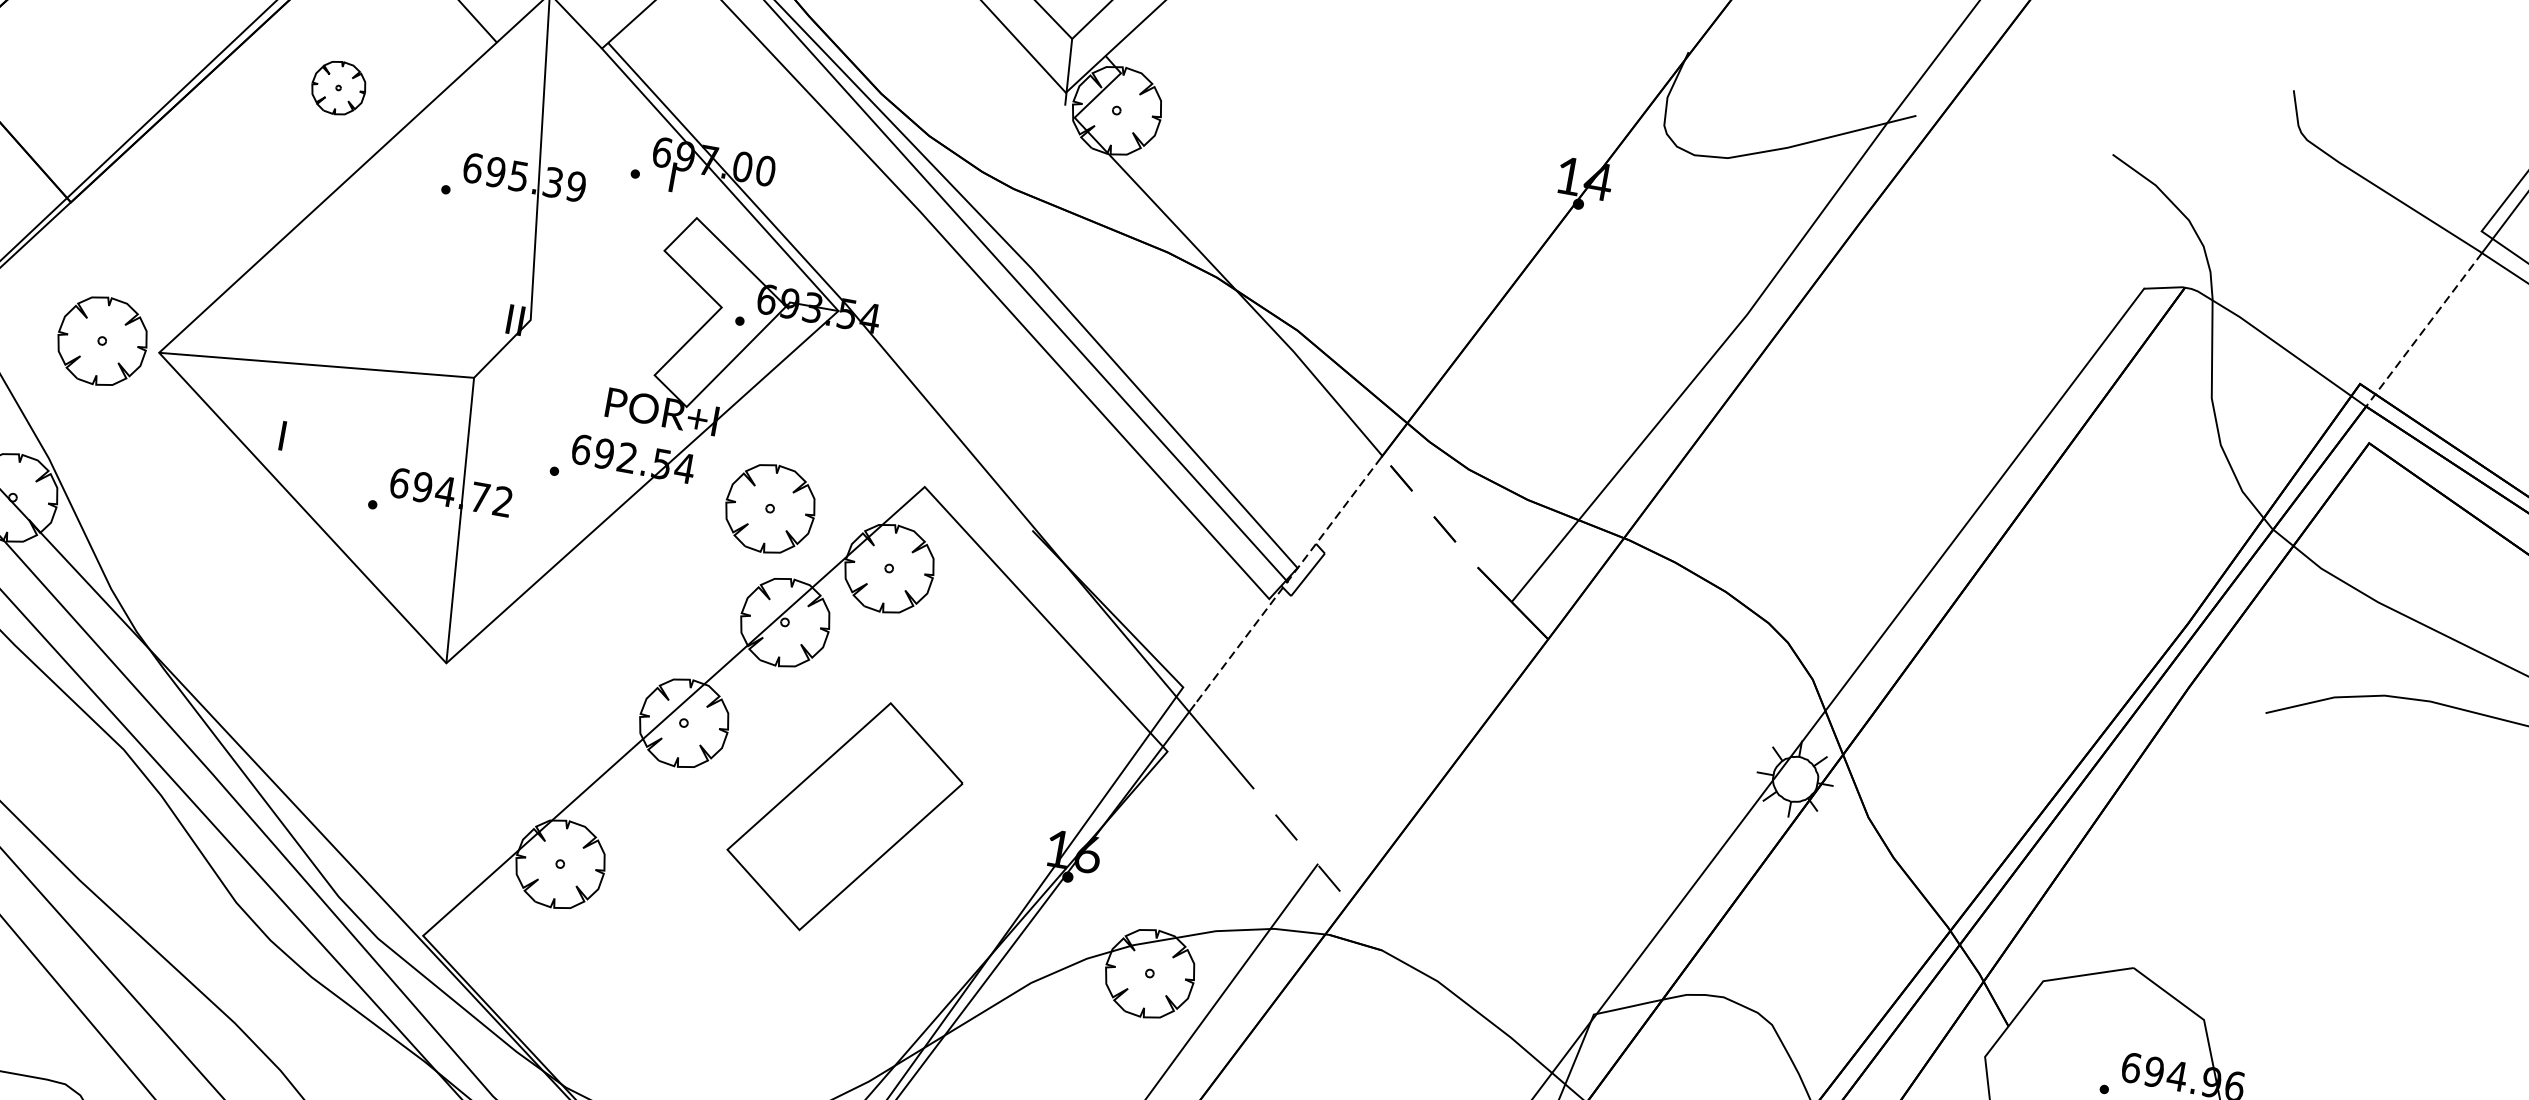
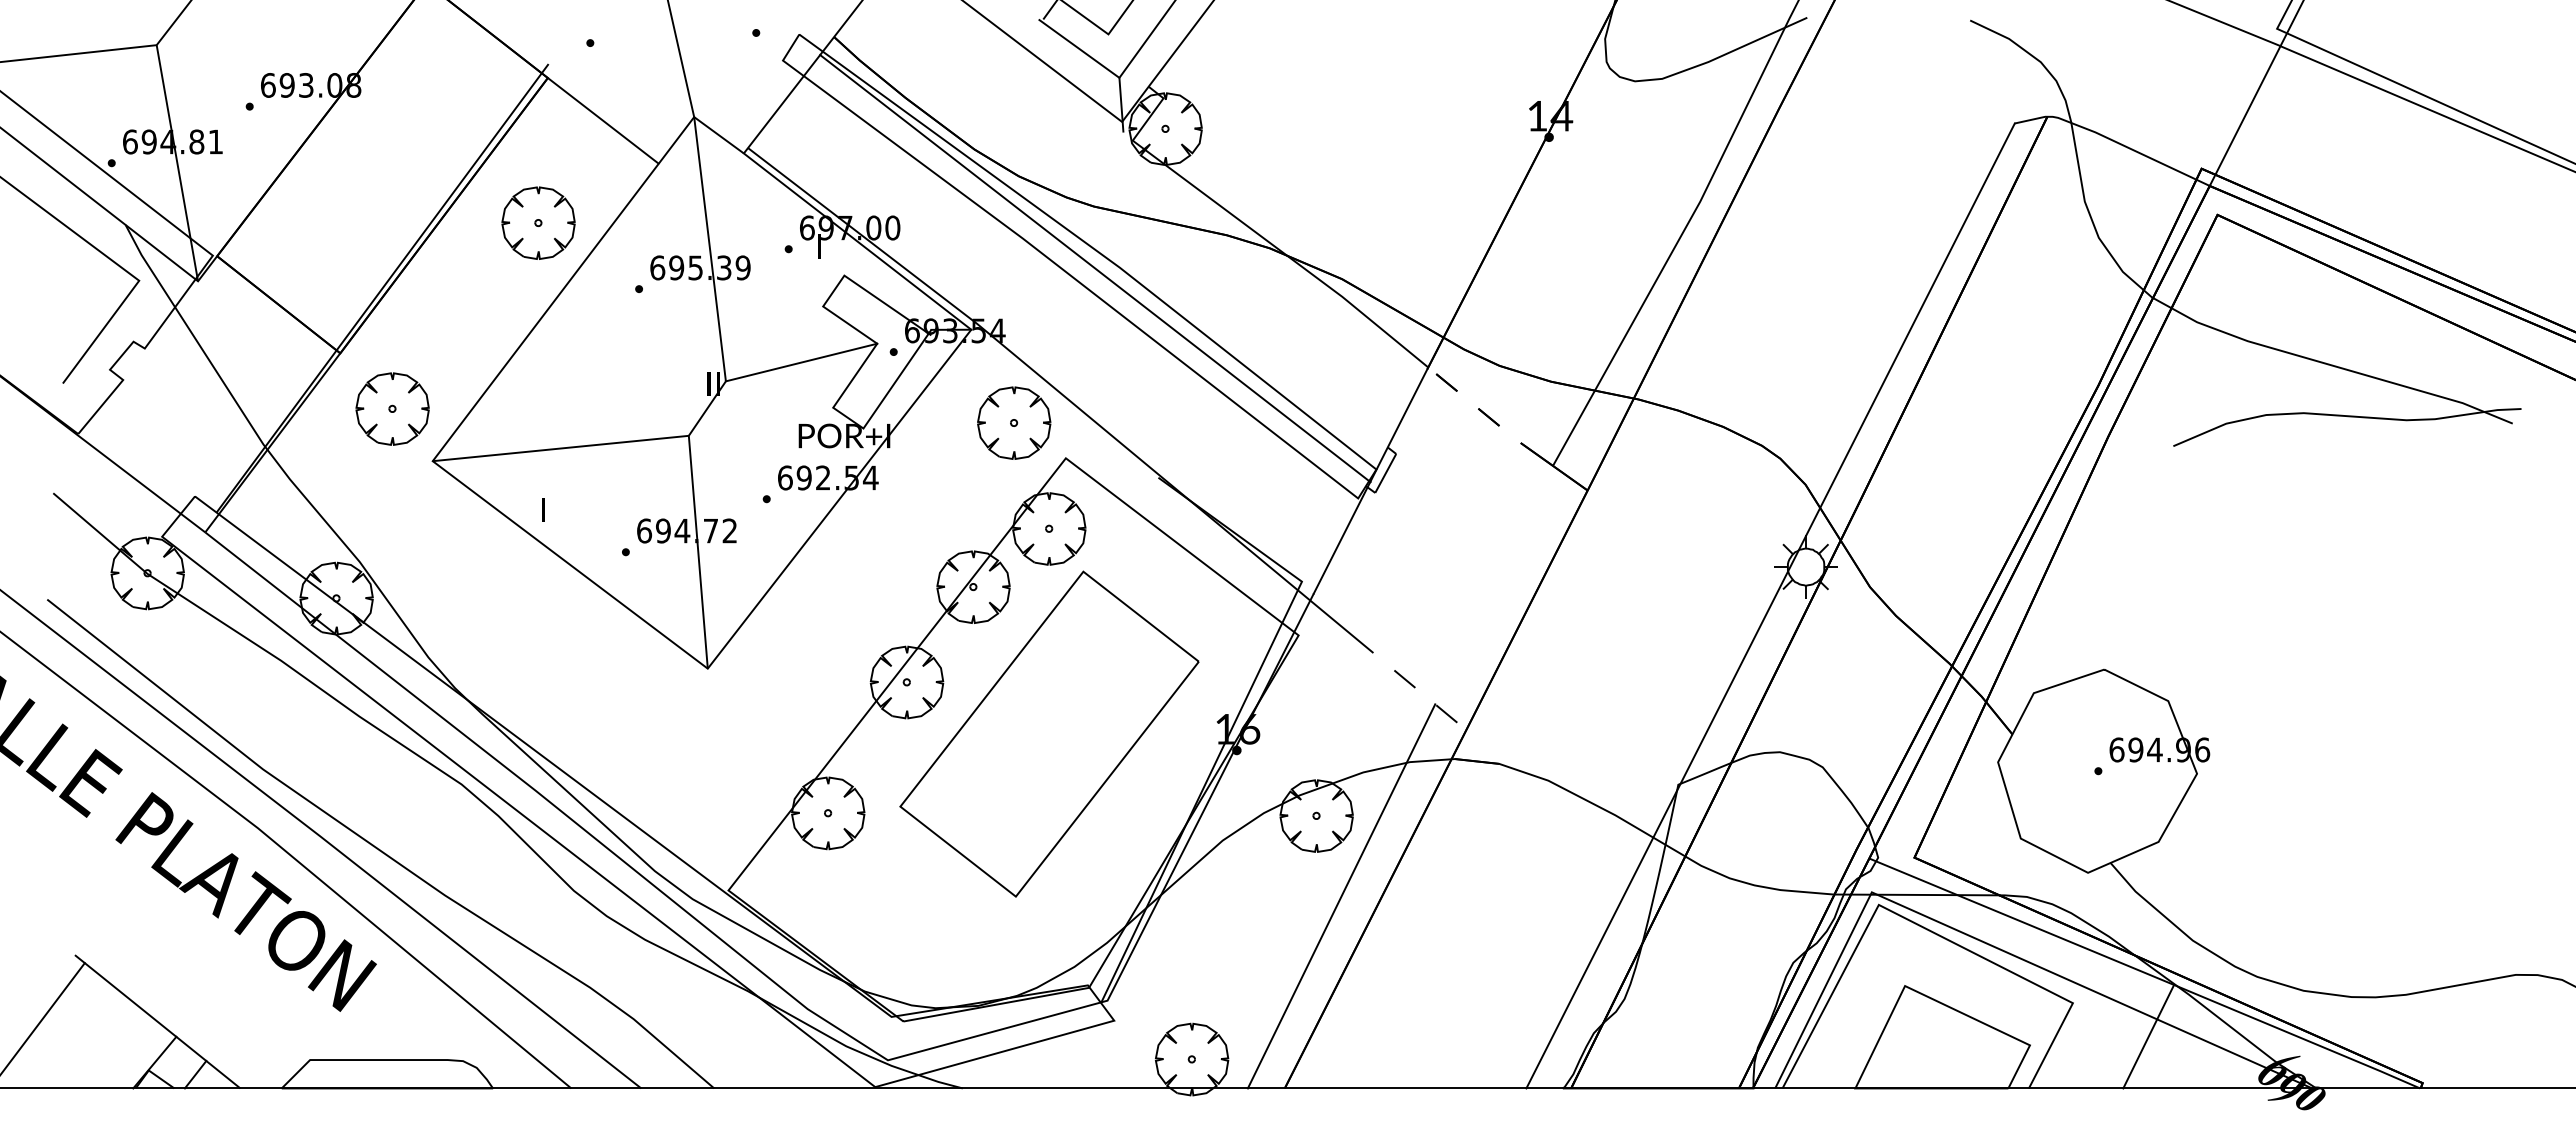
part: (338, 87) -> (538, 222), size x1.67
line: (626, 313) -> (801, 362), added
line: (2423, 330) -> (2244, 116), dashed -> solid
part: (102, 340) -> (392, 408), moved
part: (770, 508) -> (1014, 422), moved
line: (1287, 581) -> (1370, 481), dashed -> solid
part: (845, 815) -> (1049, 733), size x1.67

